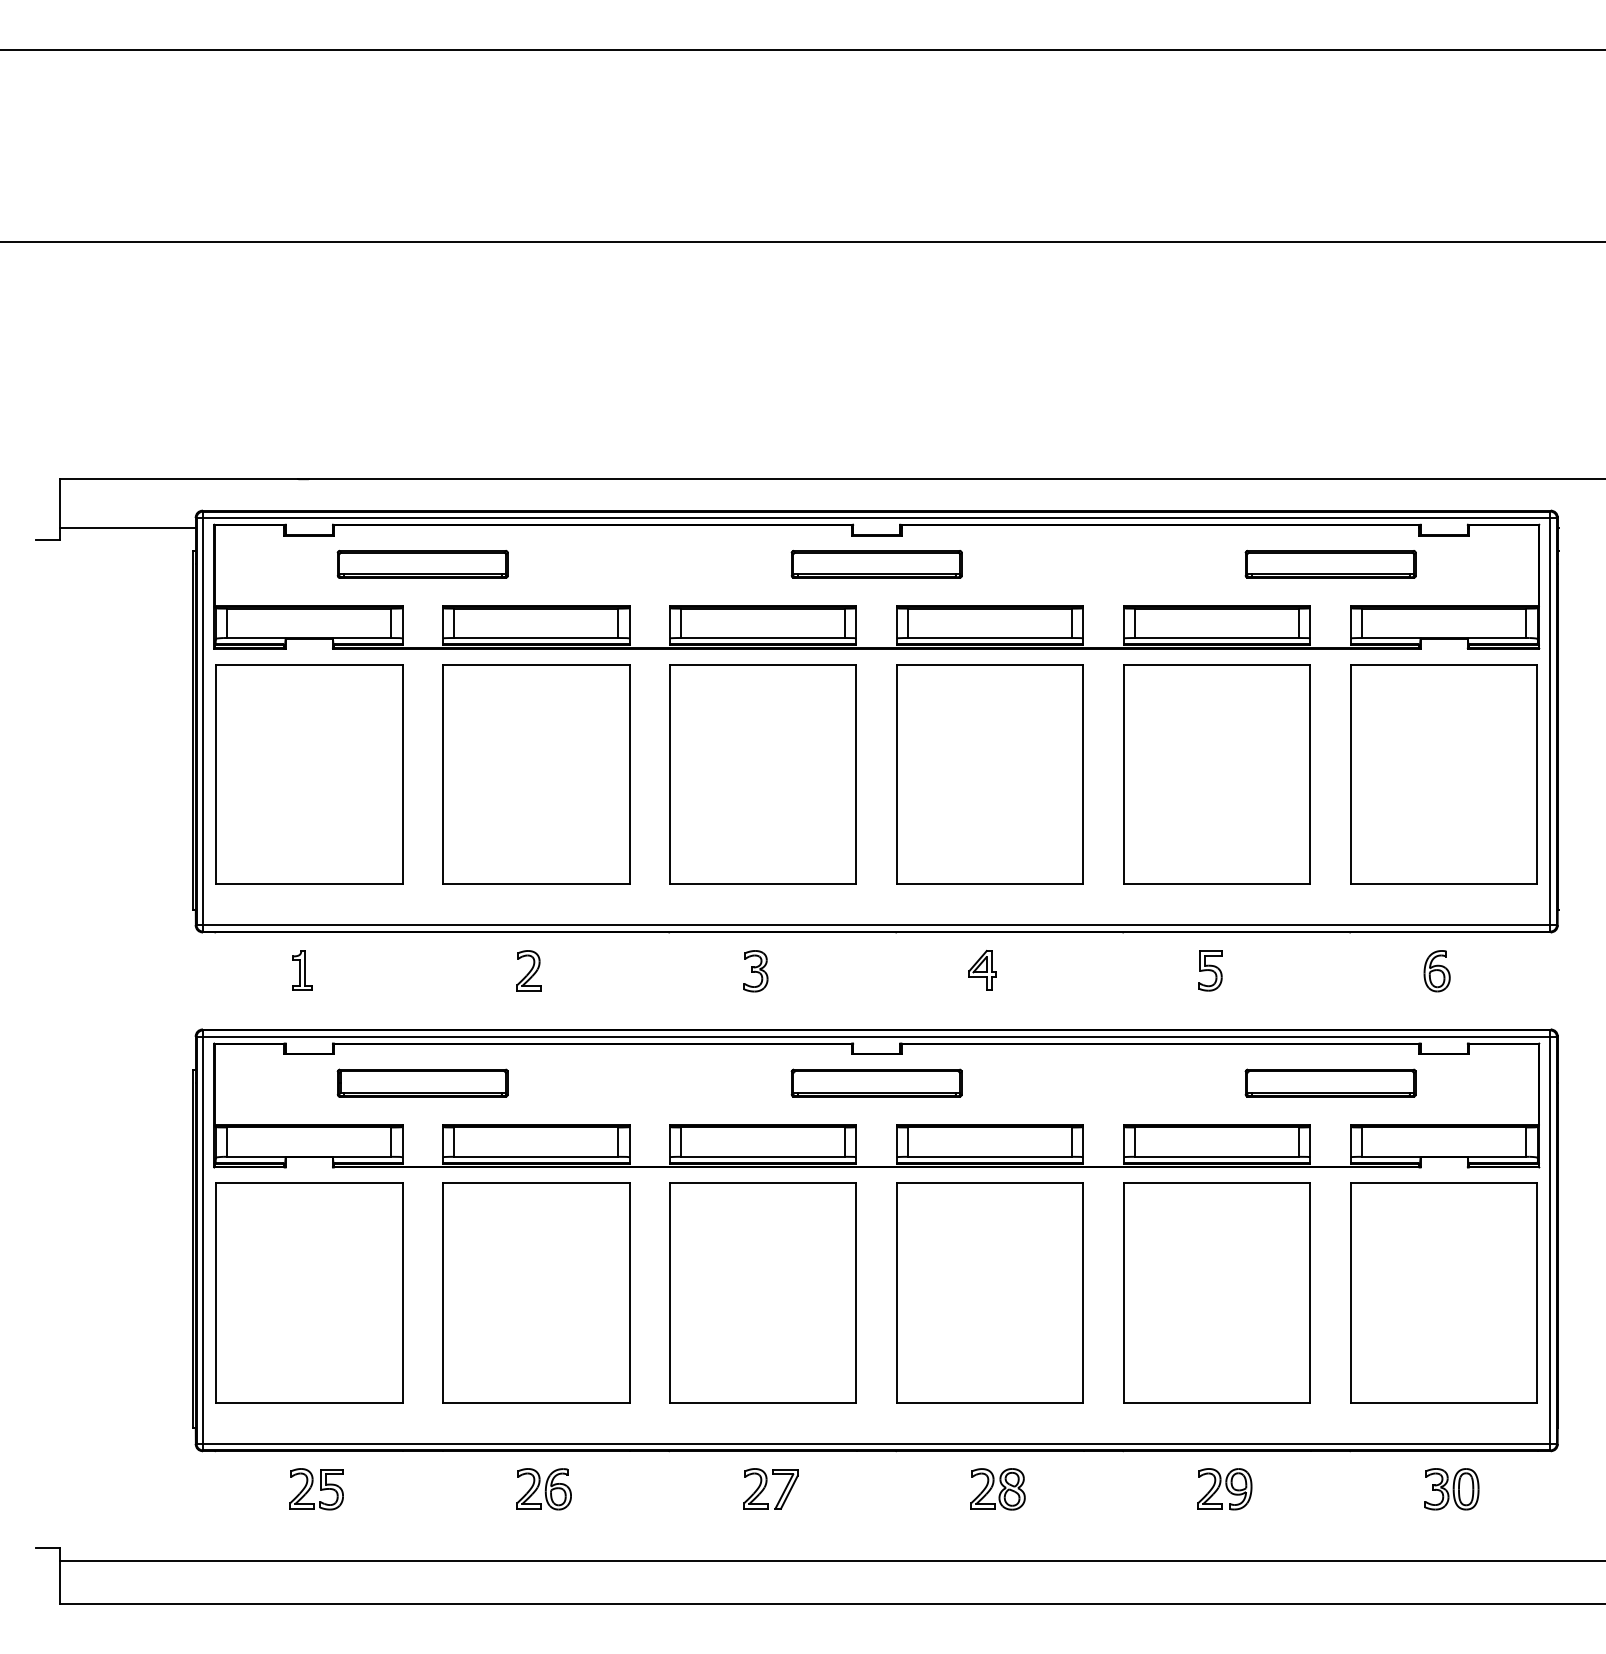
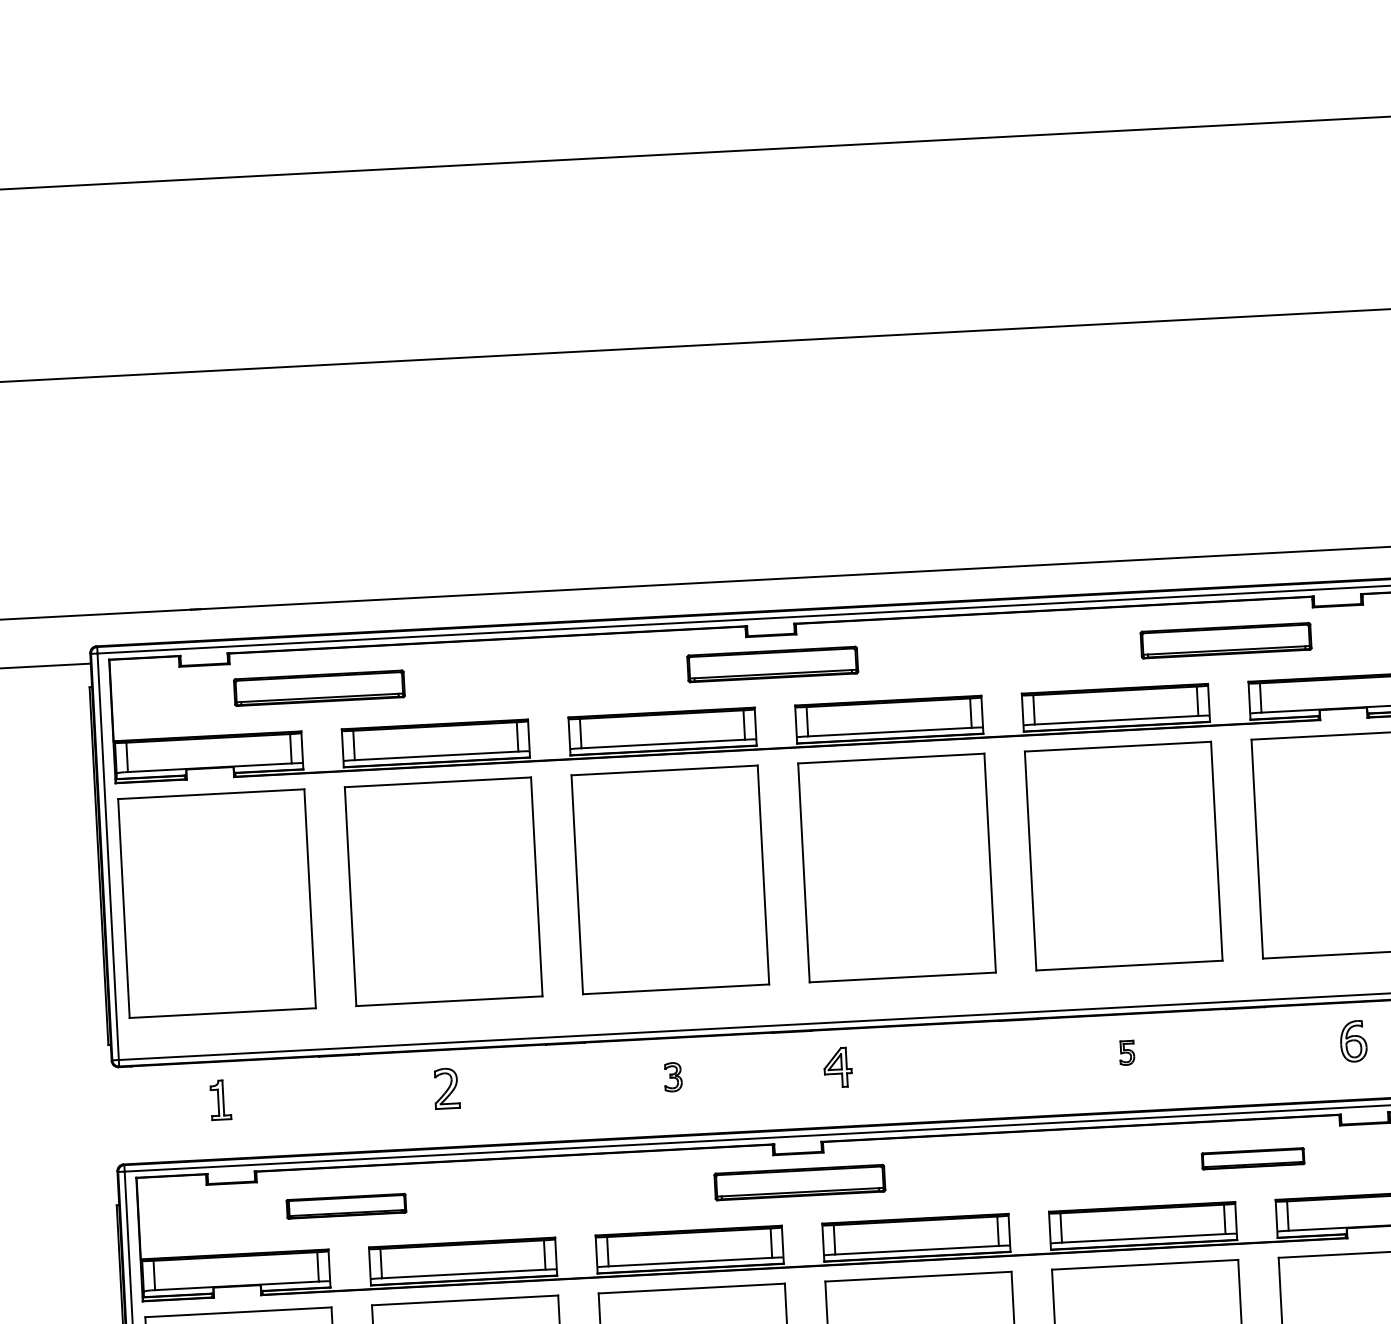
part: (982, 969) -> (837, 1066), moved
part: (1210, 970) -> (1127, 1052), size x0.6
part: (755, 971) -> (672, 1077), size x0.7
part: (422, 1082) -> (346, 1205), size x0.7
part: (1330, 1082) -> (1252, 1158), size x0.6

